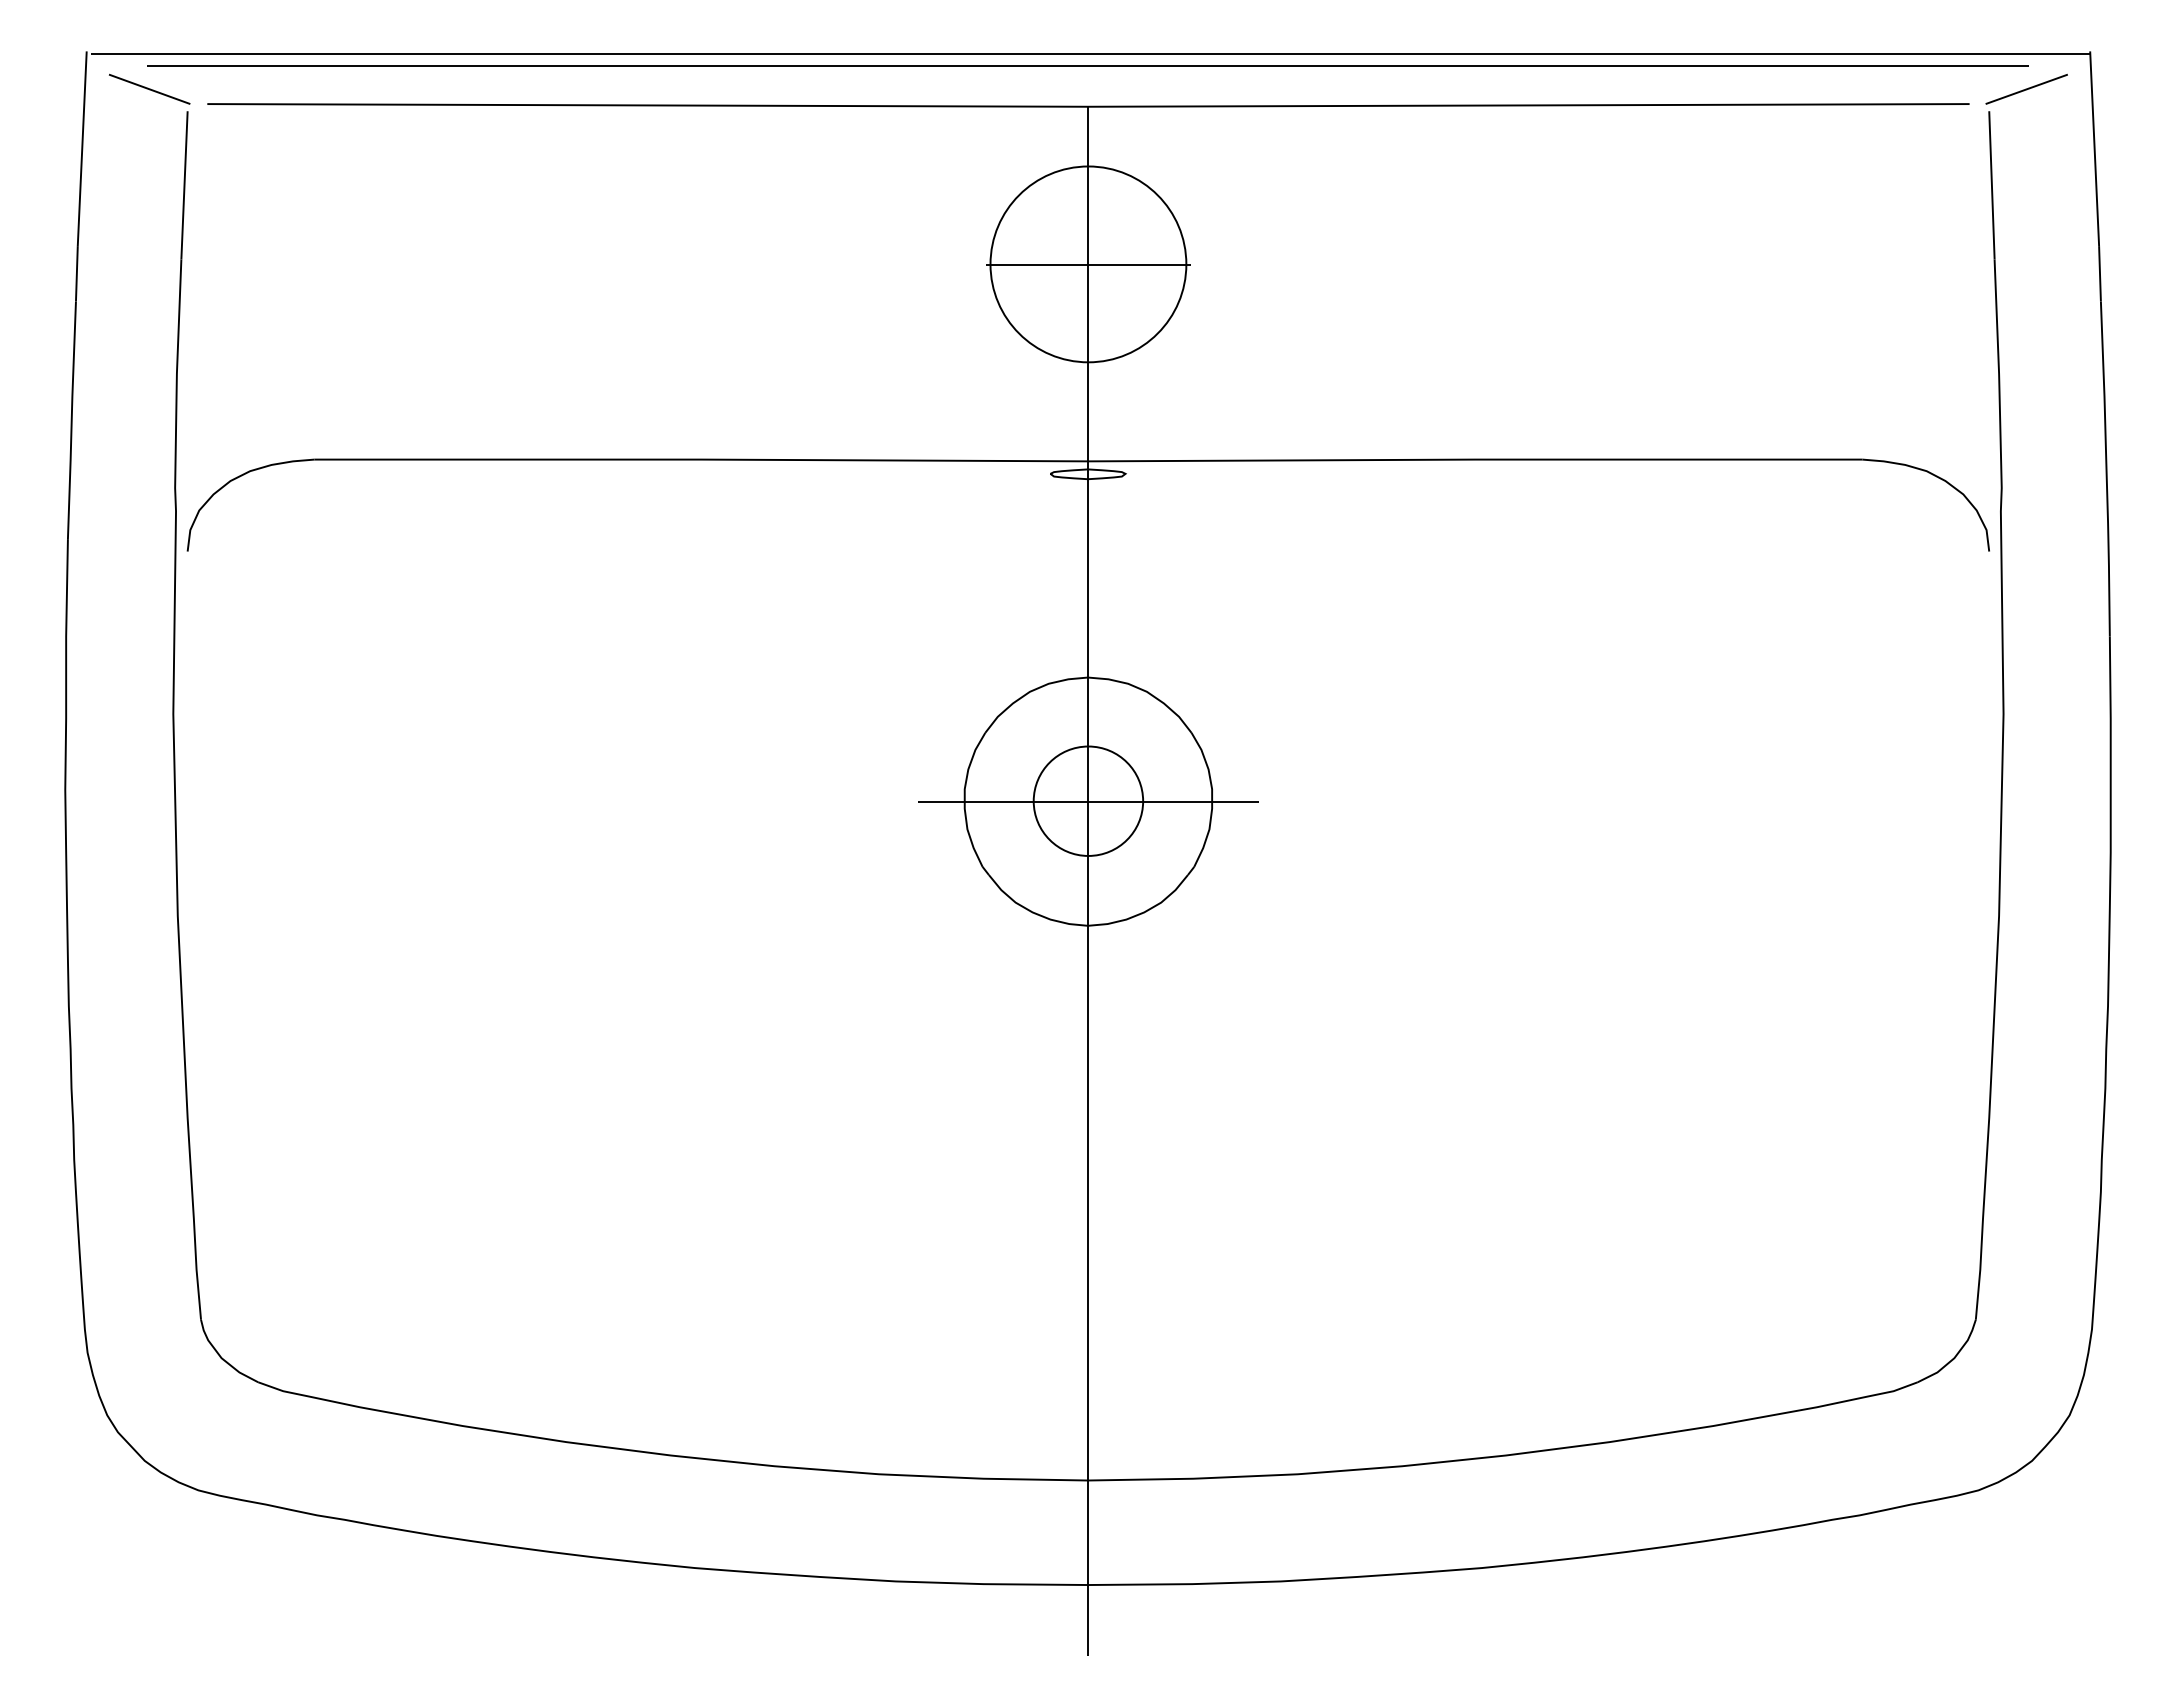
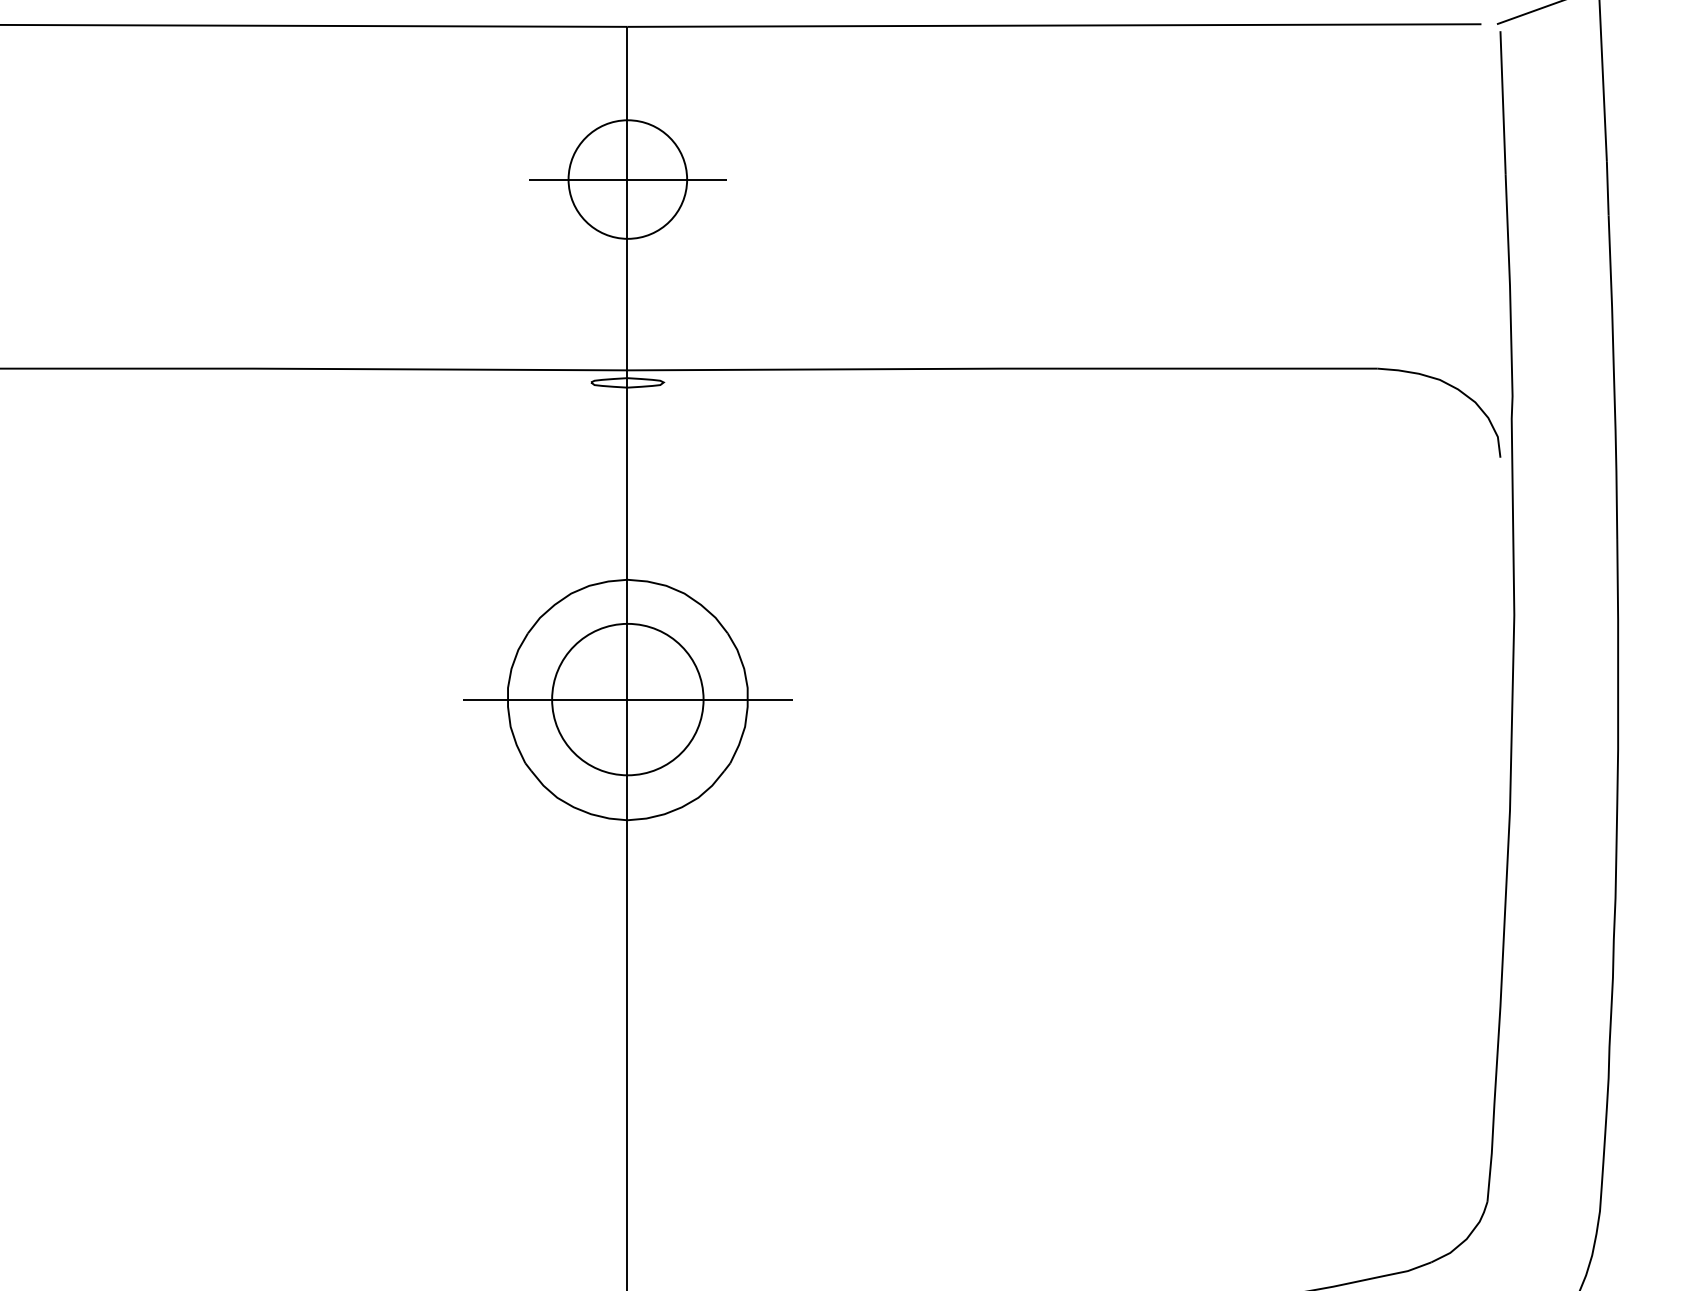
circle: (1088, 264) -> (627, 179), size x0.62
circle: (1088, 801) -> (627, 699), size x1.43

